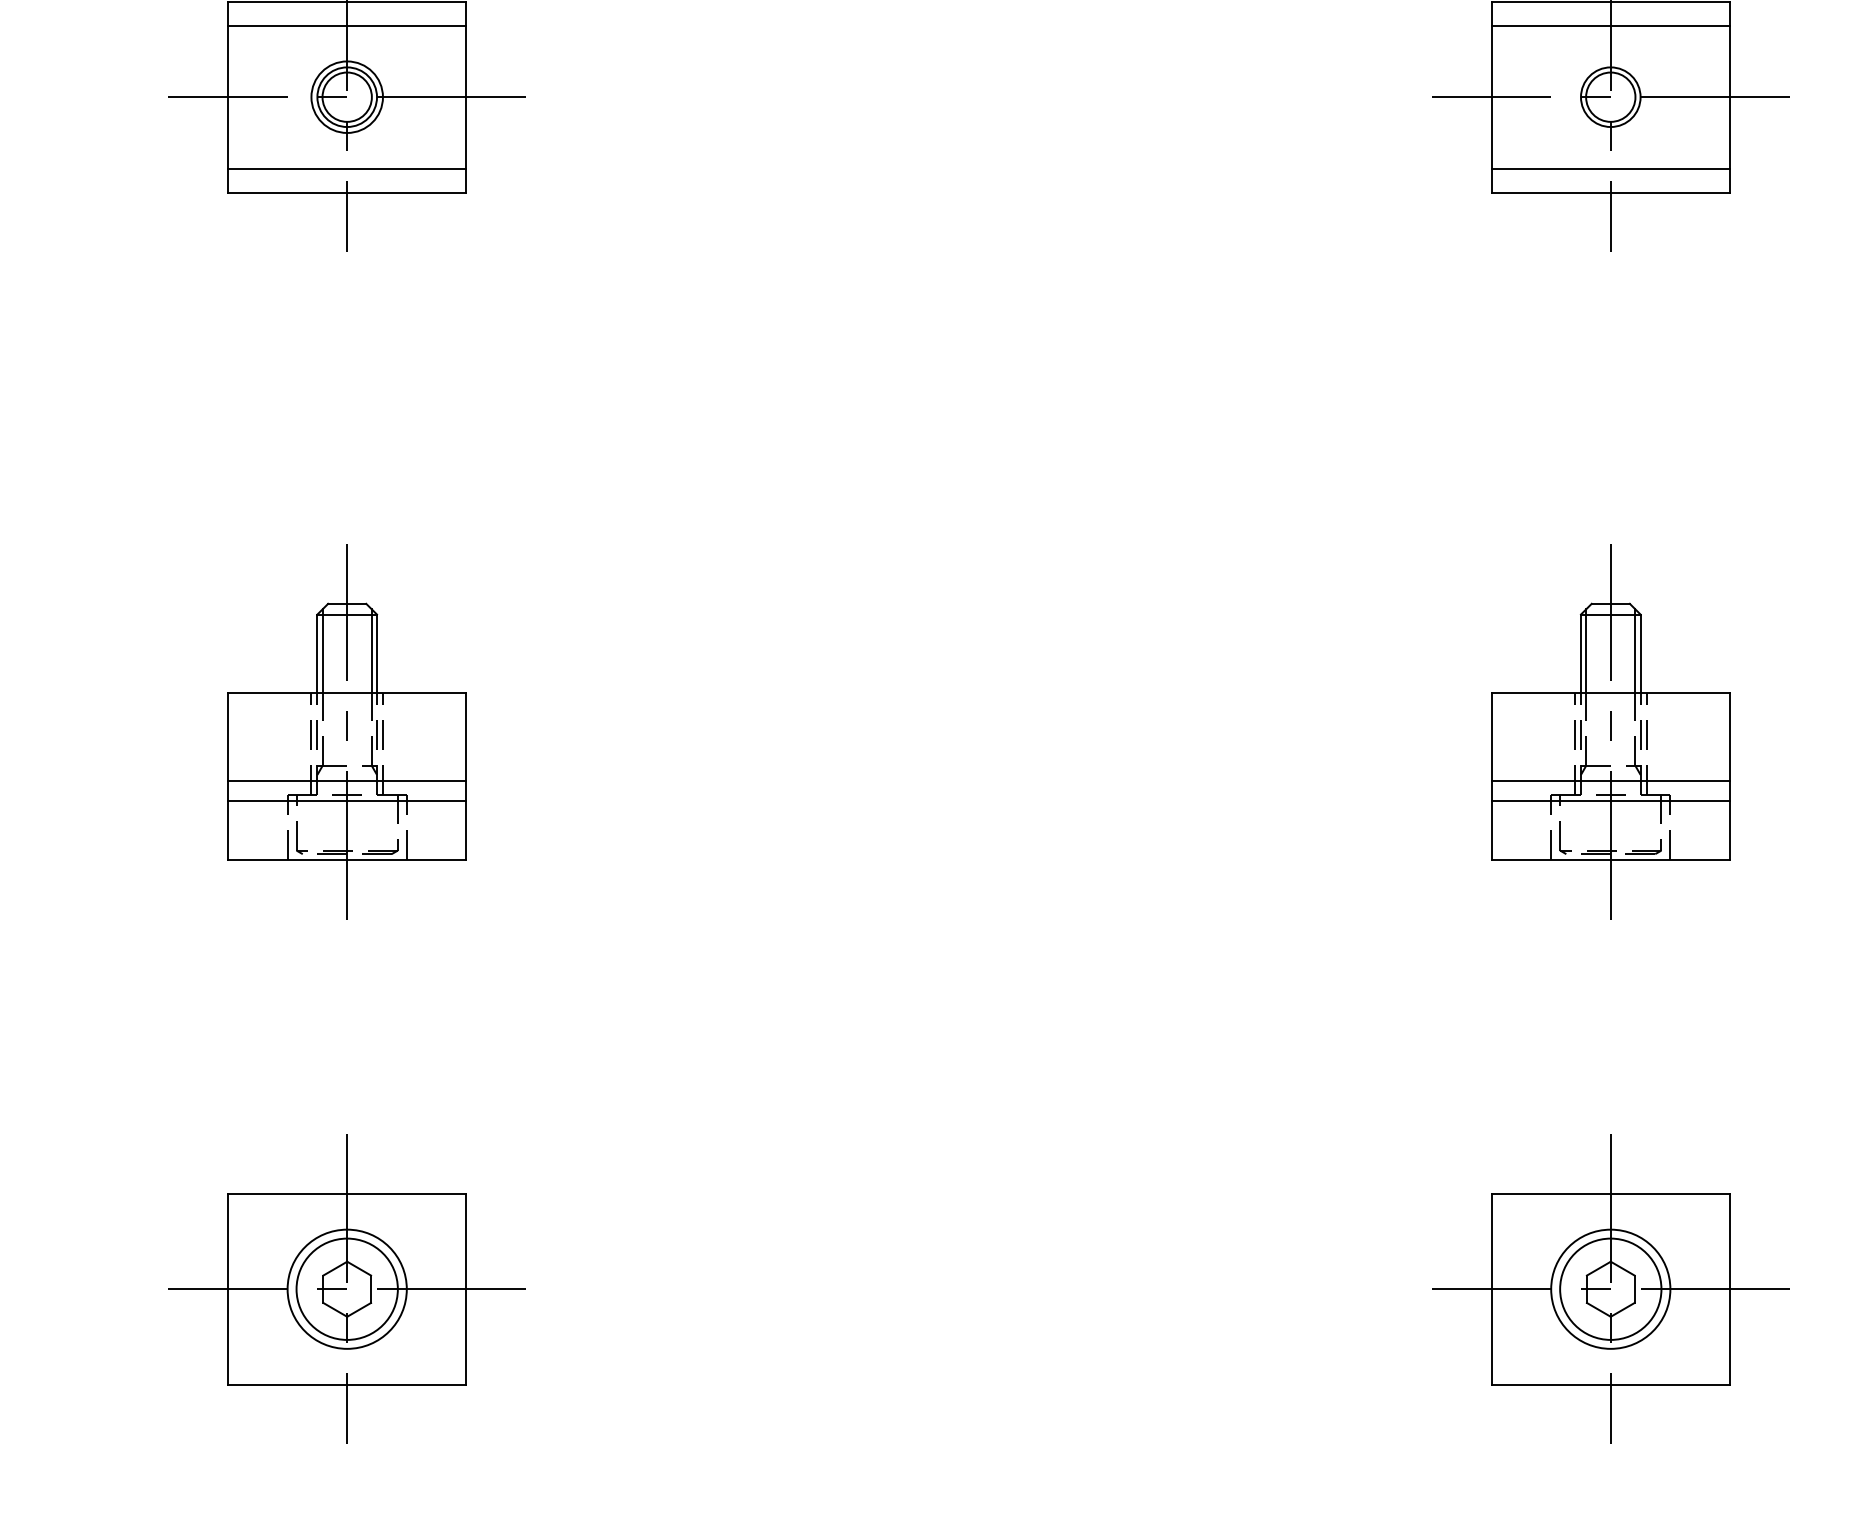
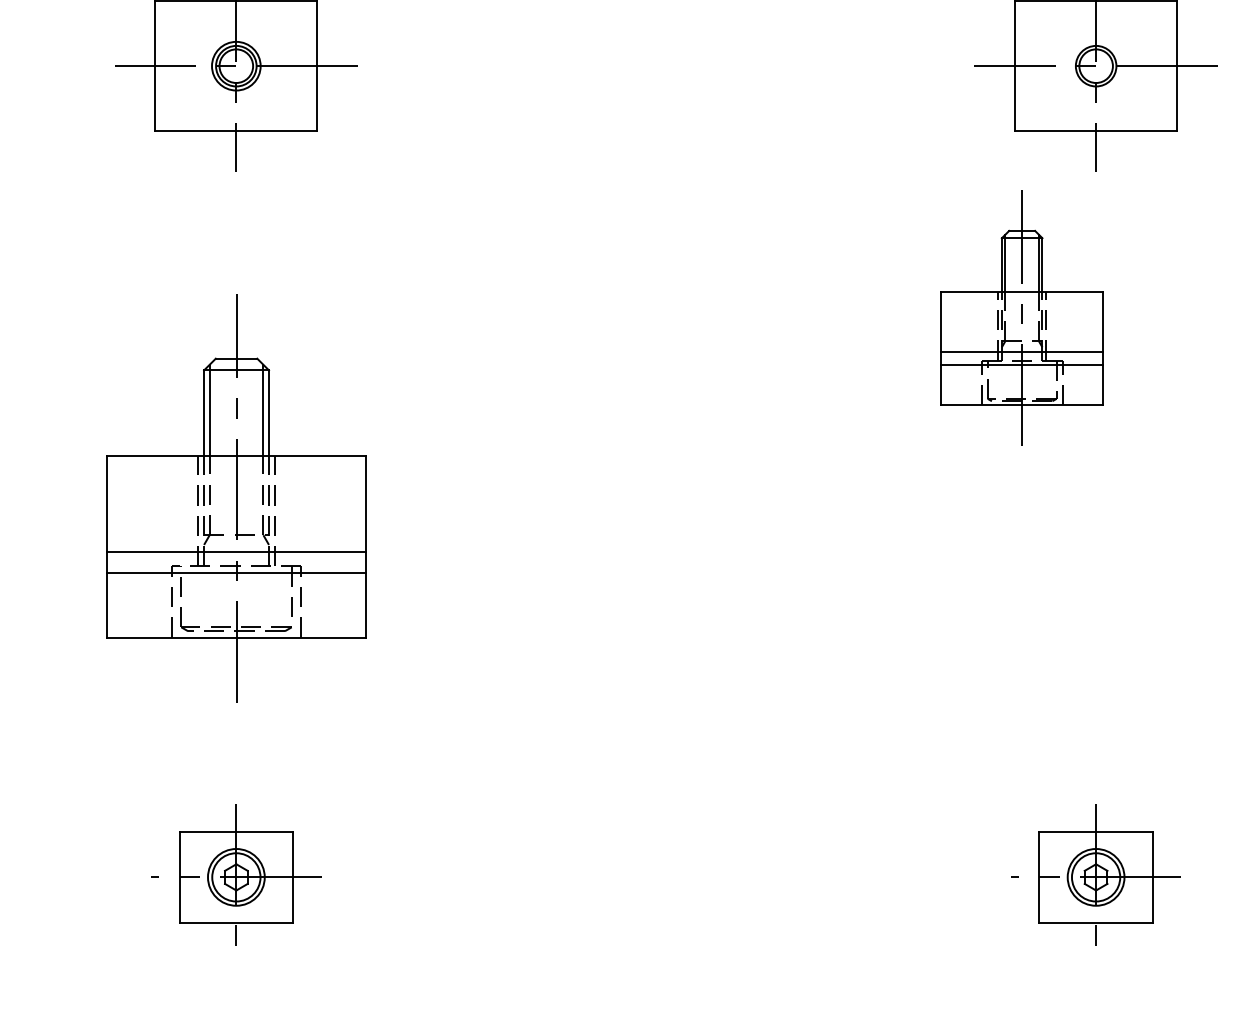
line: (347, 25) -> (236, 17), removed
line: (1611, 25) -> (1096, 17), removed
line: (347, 168) -> (236, 114), removed
line: (1611, 168) -> (1096, 114), removed
part: (345, 731) -> (235, 497), size x1.6
part: (1609, 731) -> (1021, 317), moved
part: (347, 1289) -> (236, 877), size x0.7
part: (1609, 1289) -> (1095, 877), size x0.7

